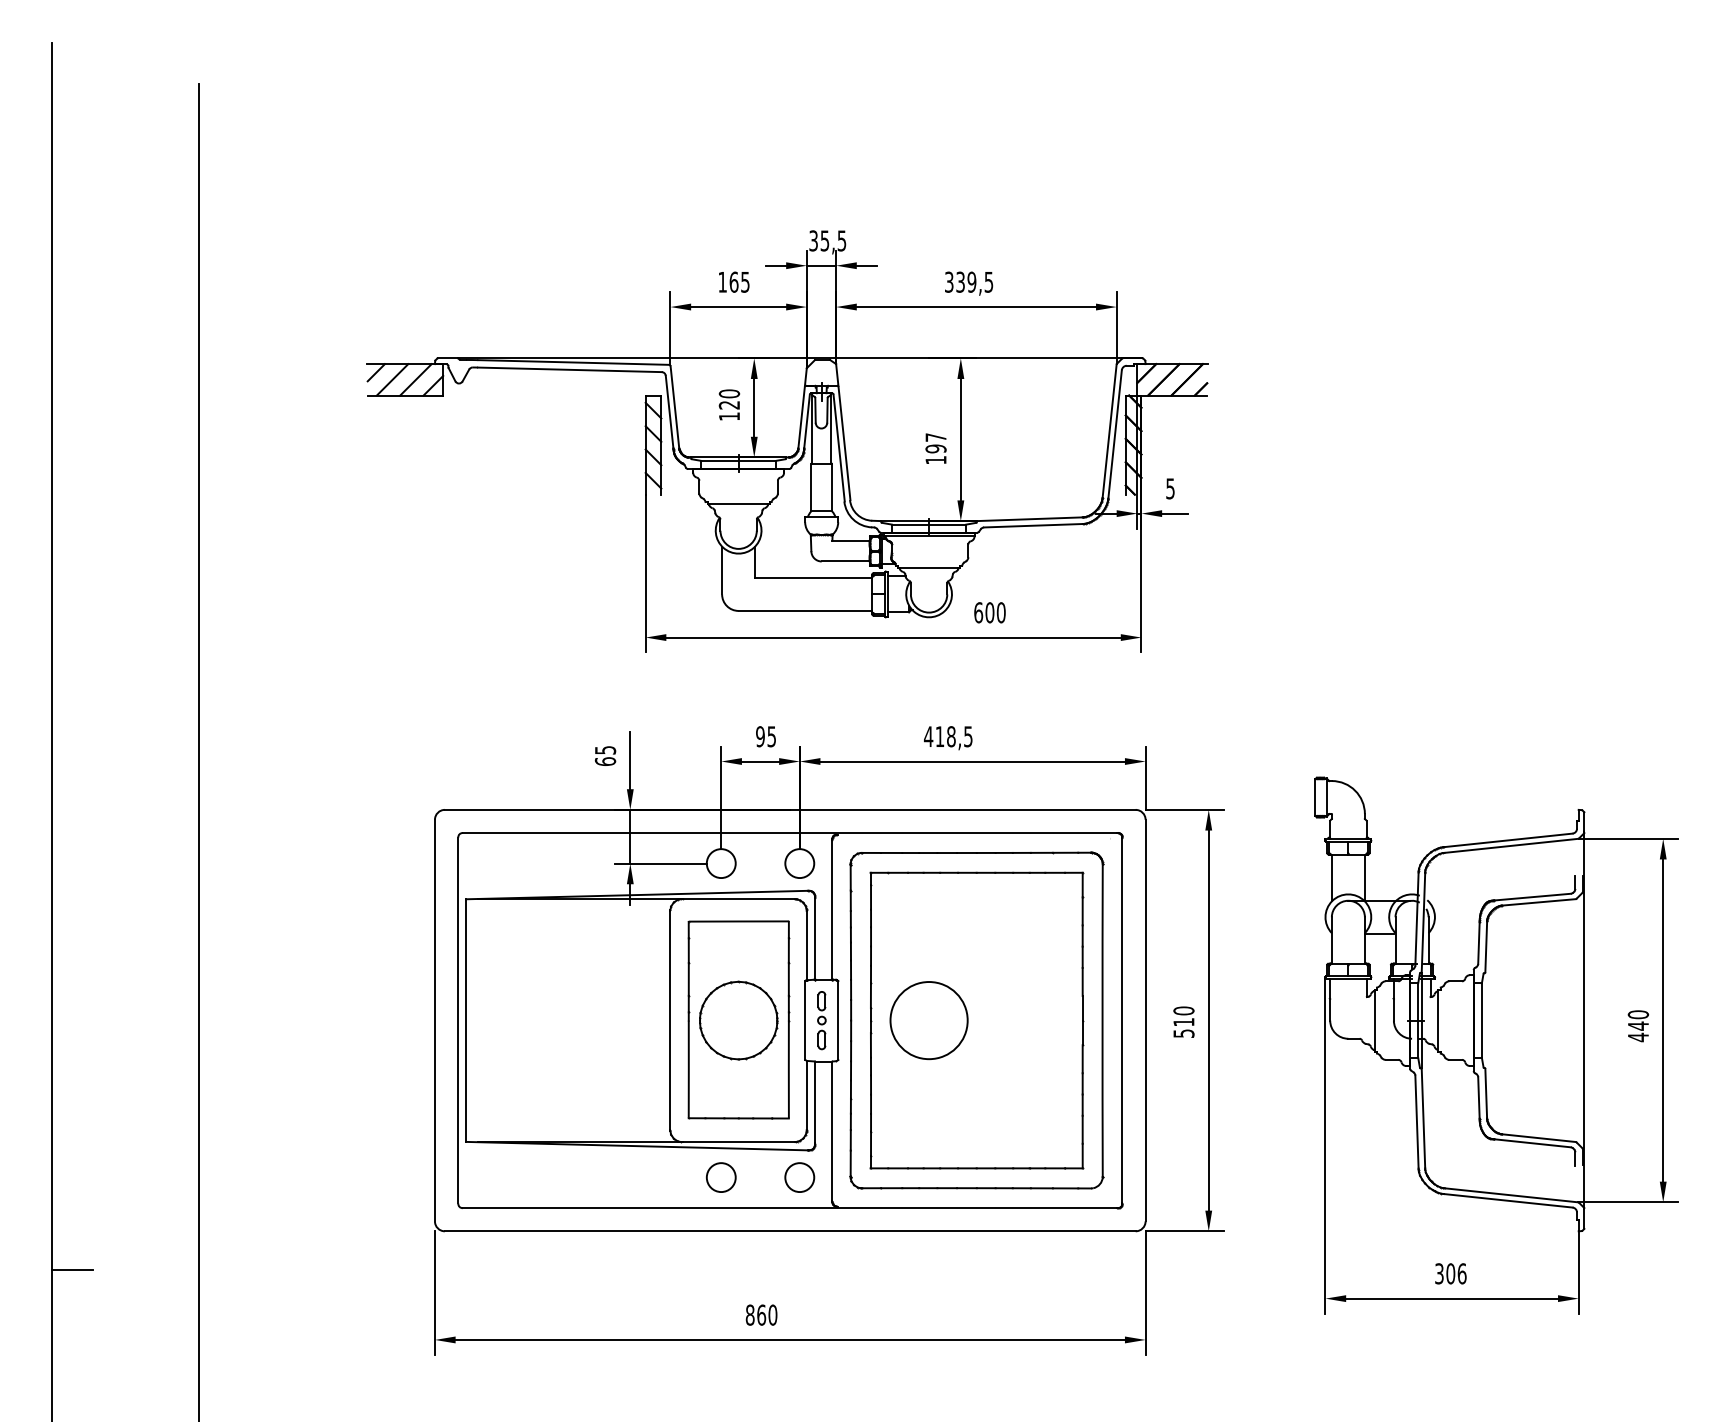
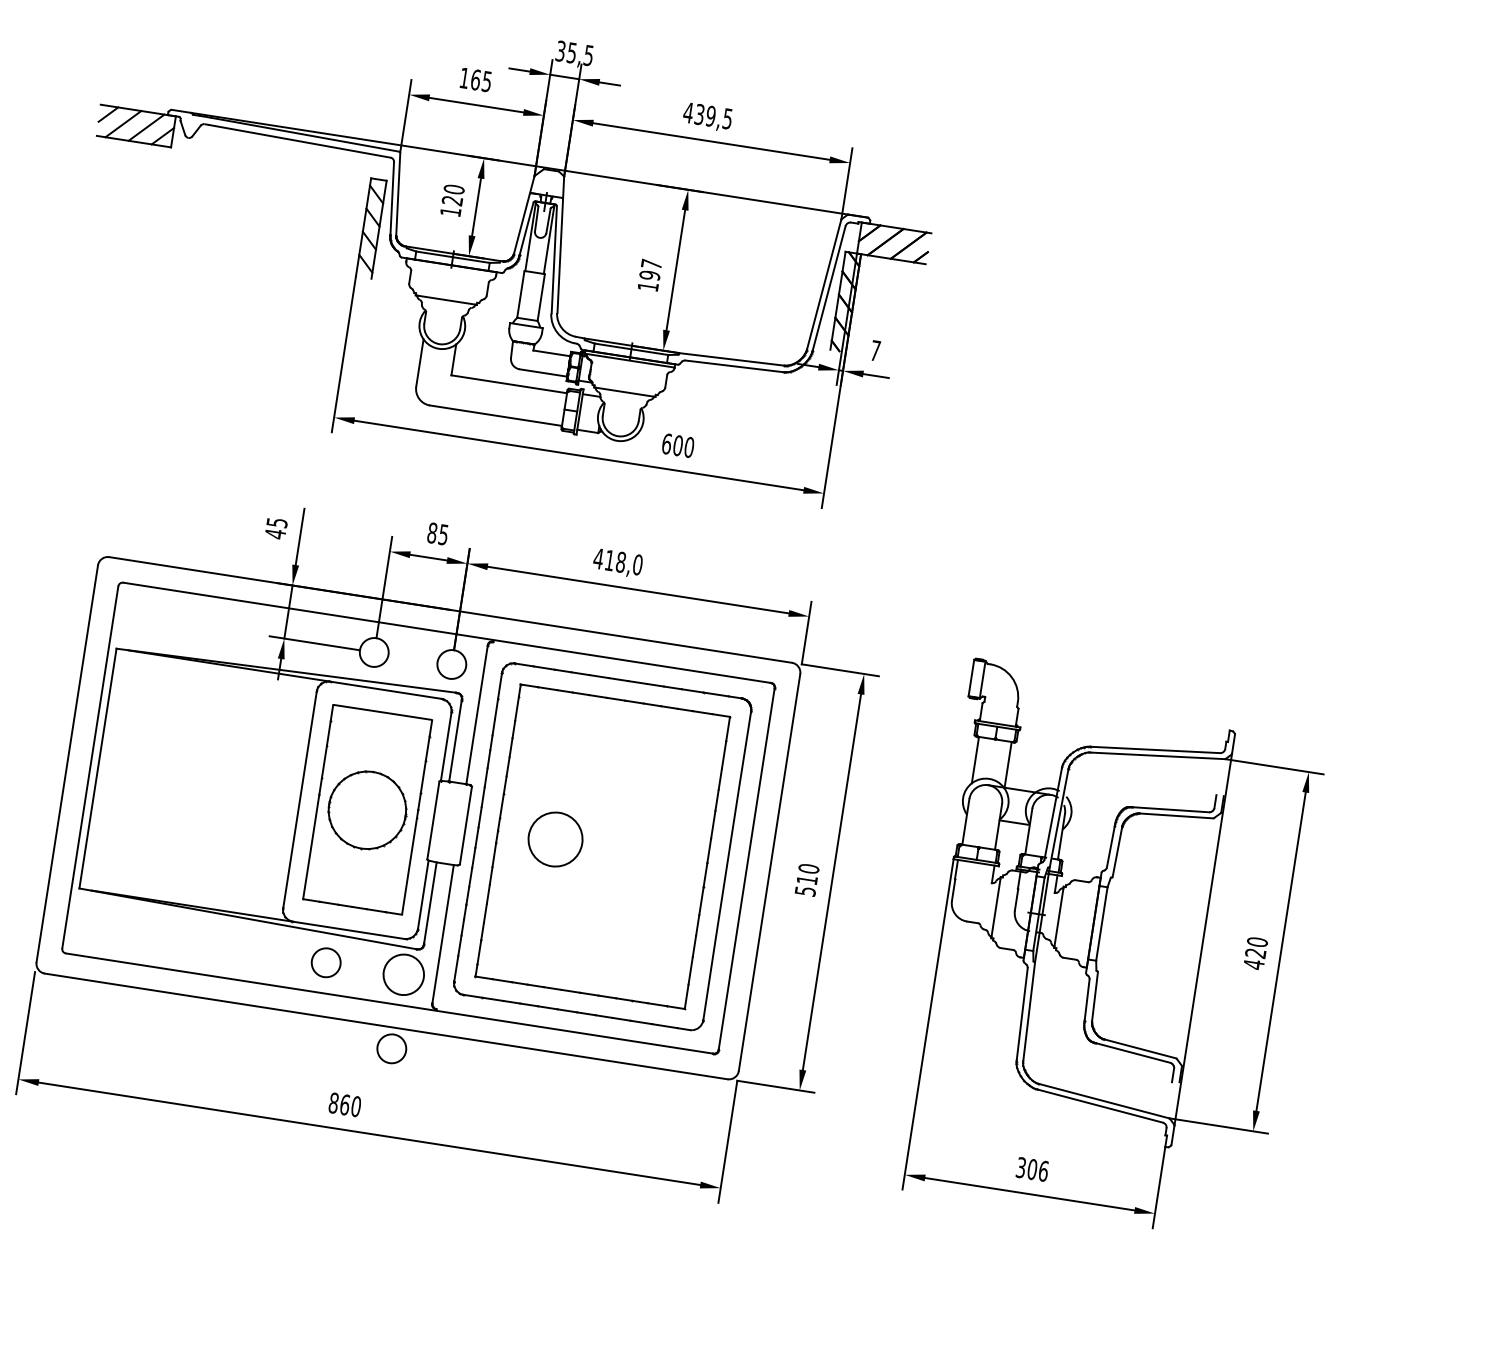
text: (948, 281) -> (687, 112), 339,5 -> 439,5
text: (1170, 488) -> (875, 350), 5 -> 7
text: (760, 736) -> (432, 532), 95 -> 85
text: (968, 736) -> (638, 564), 418,5 -> 418,0
text: (605, 761) -> (275, 533), 65 -> 45
part: (821, 1020) -> (449, 822), removed
circle: (928, 1020) -> (555, 839), size x0.7
text: (1637, 1025) -> (1254, 952), 440 -> 420
circle: (799, 1177) -> (403, 974), size x1.4
circle: (798, 1252) -> (391, 1048), added

